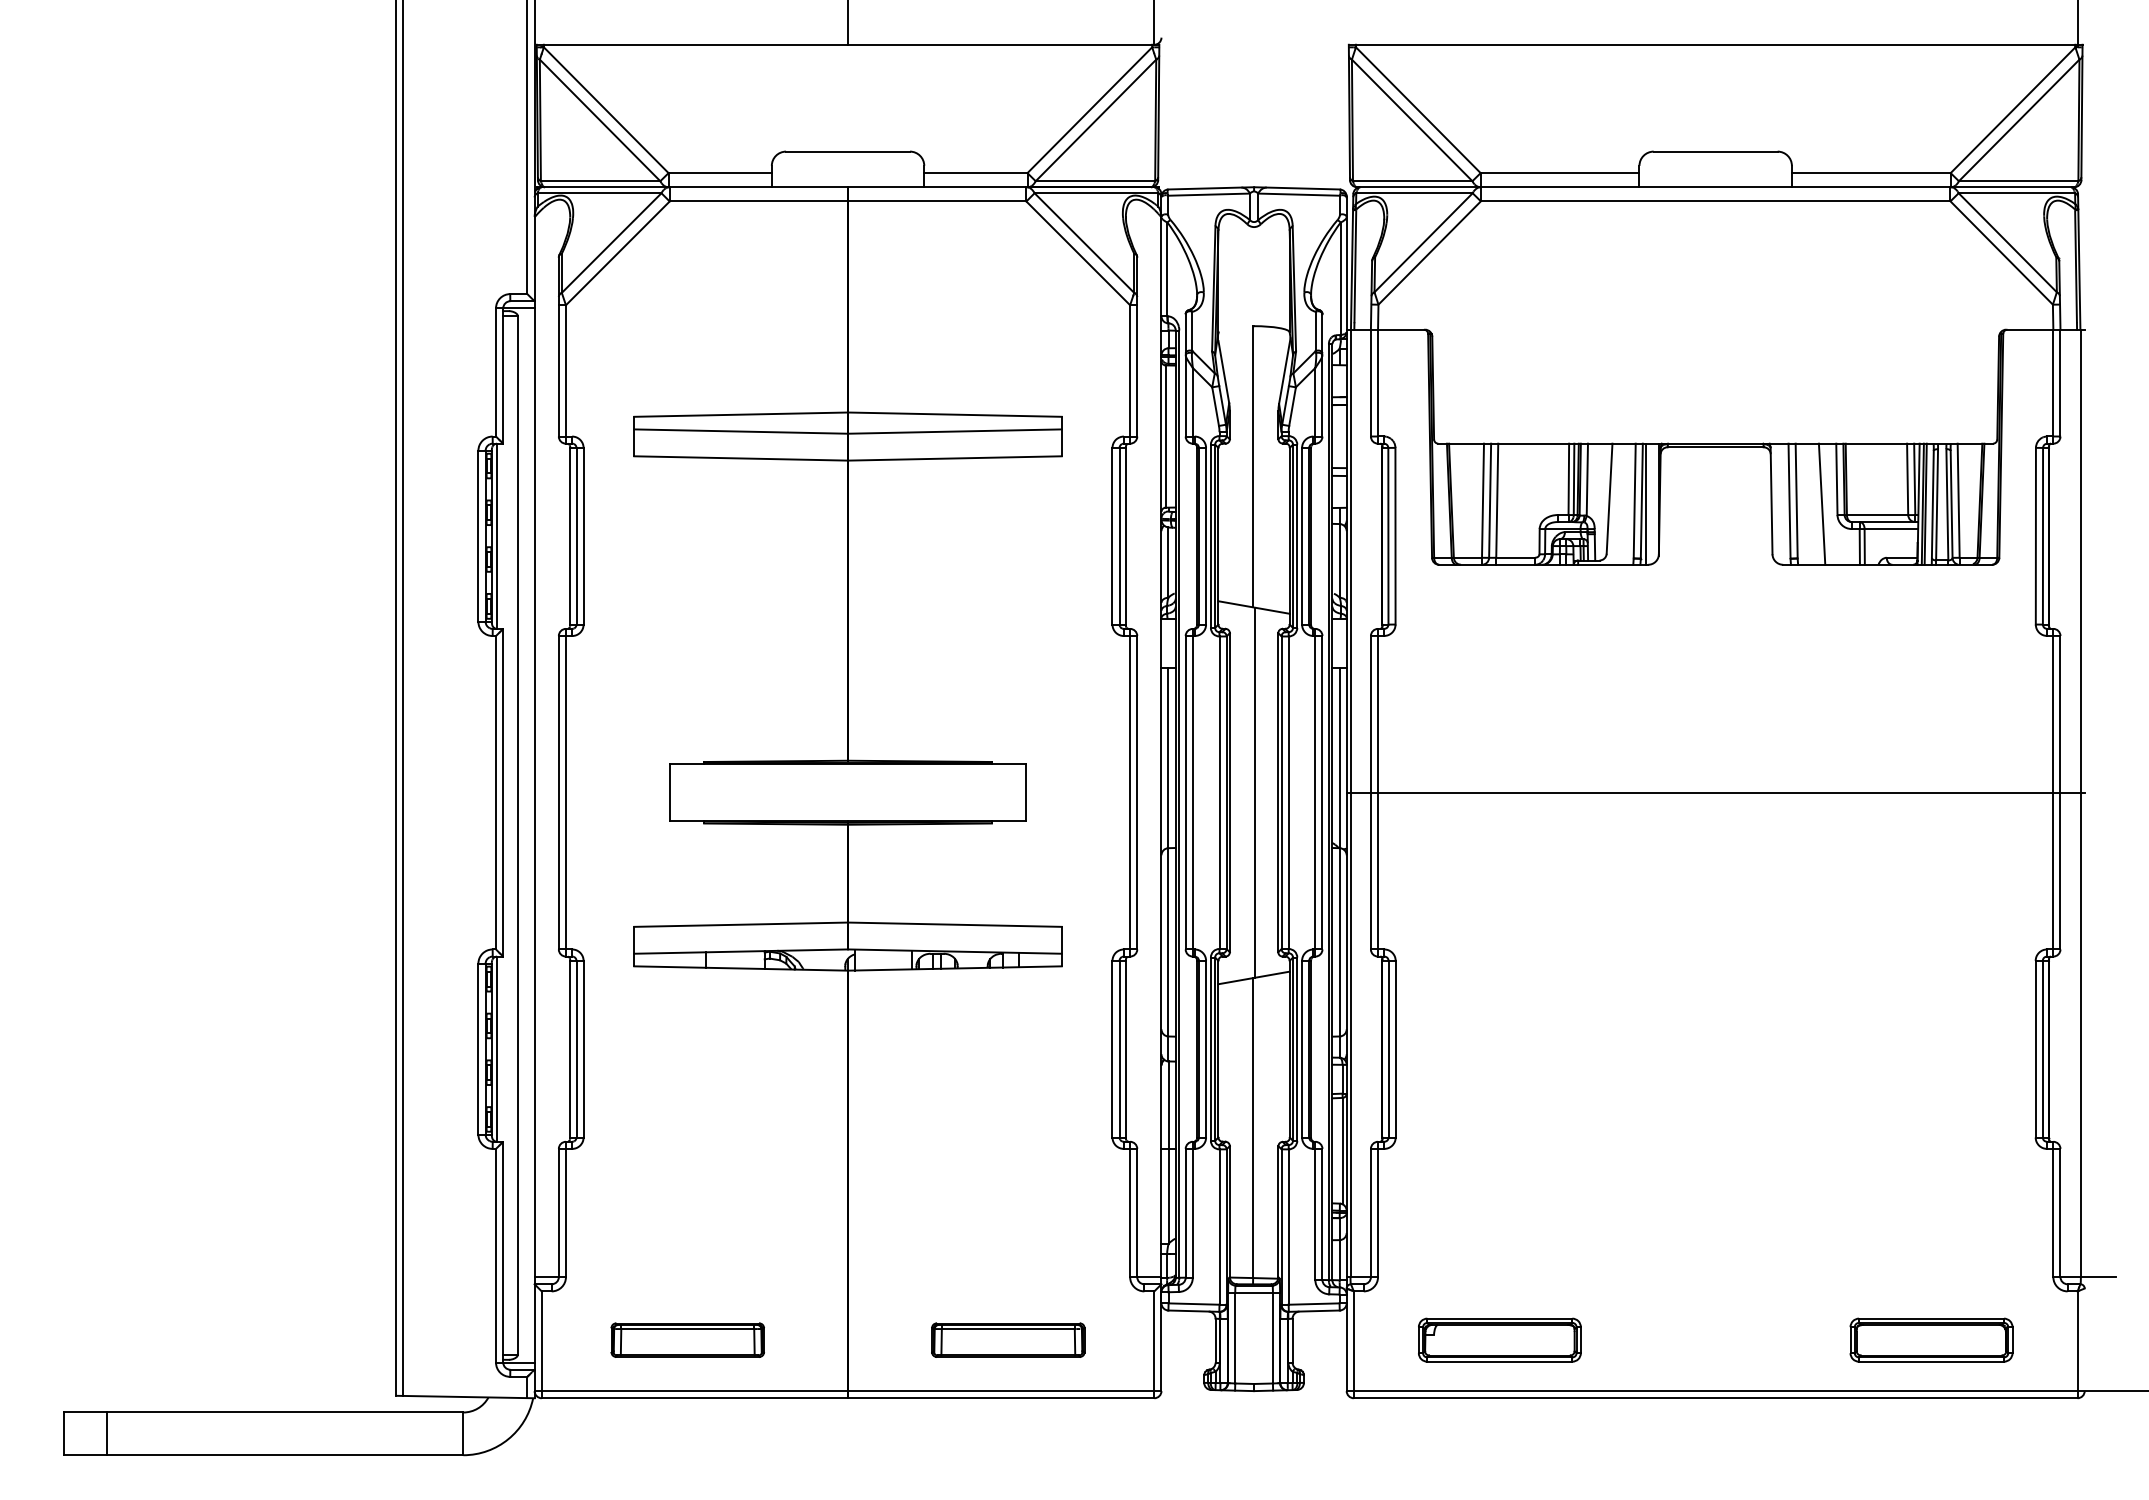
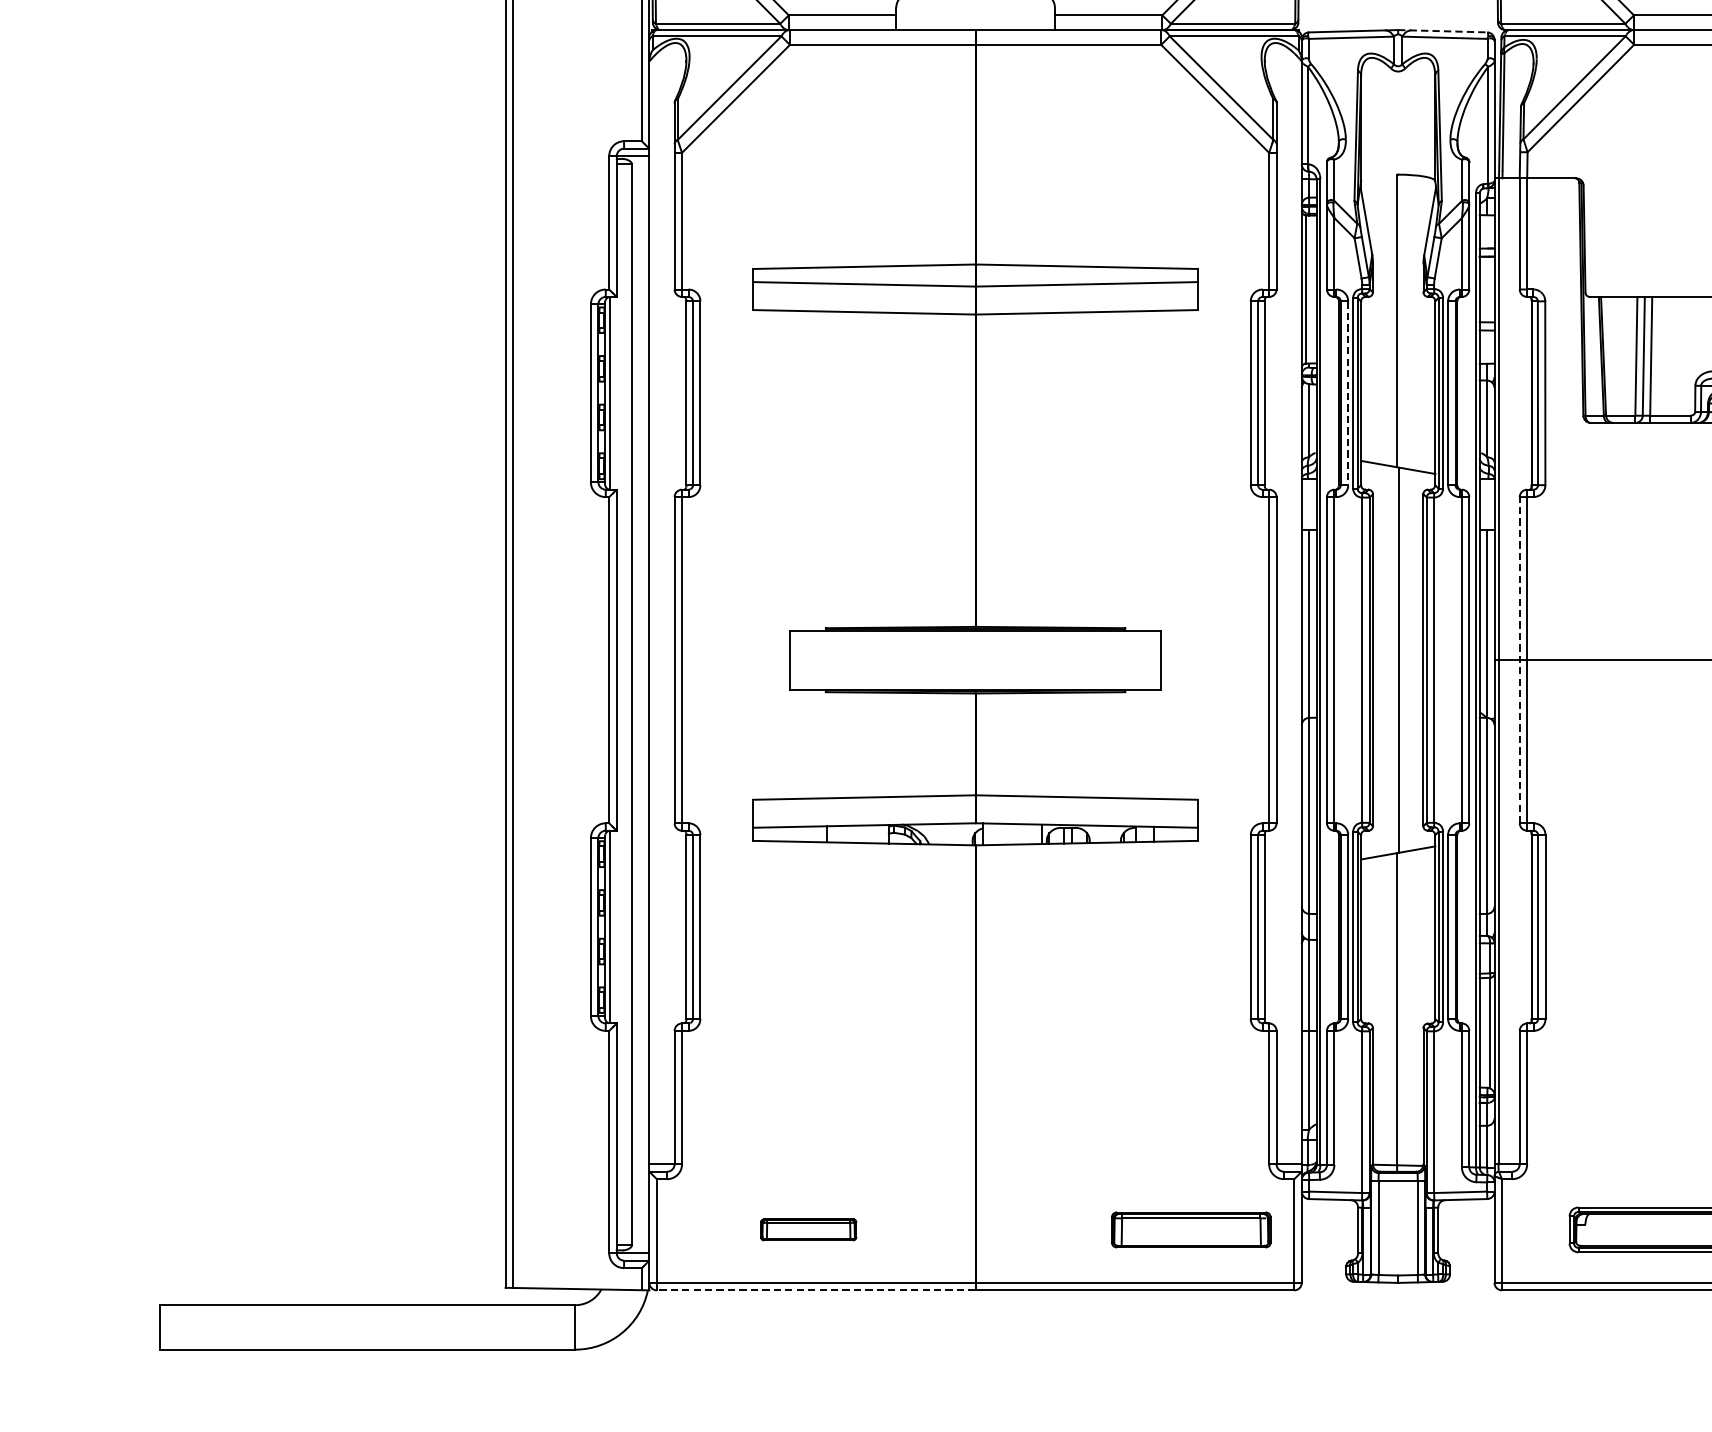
line: (1296, 188) -> (1442, 31), solid -> dashed
line: (1206, 536) -> (1348, 393), solid -> dashed
line: (1370, 792) -> (1519, 659), solid -> dashed
part: (687, 1339) -> (808, 1229), size x0.6
part: (1008, 1339) -> (1191, 1229), moved
line: (694, 1398) -> (815, 1290), solid -> dashed
line: (107, 1433) -> (204, 1327), removed

